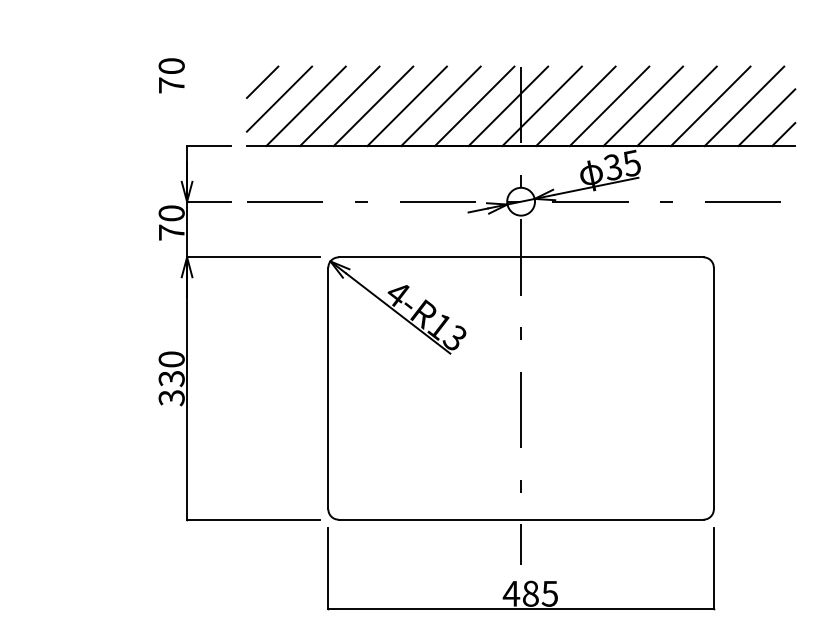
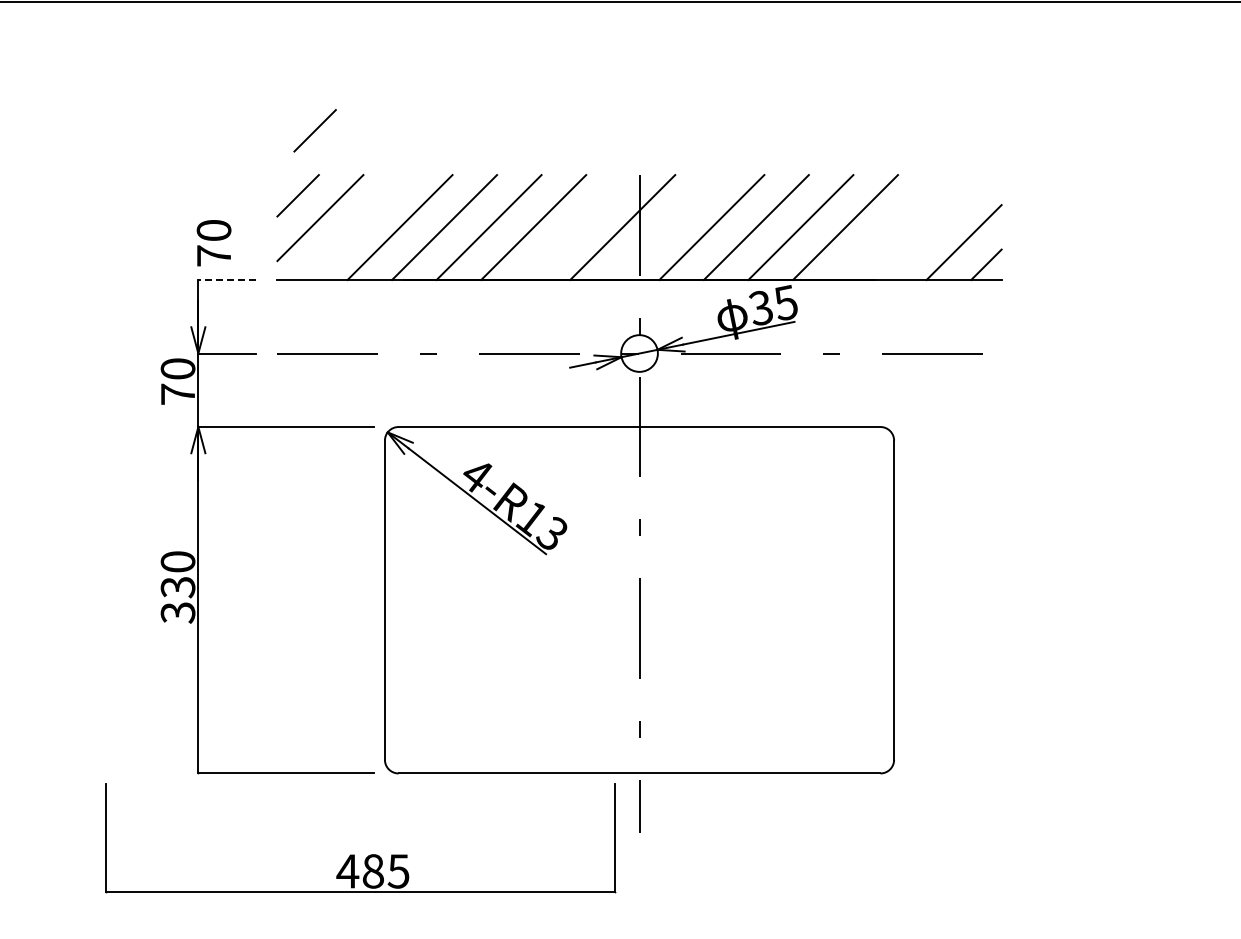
line: (275, 32) -> (314, 130), added
text: (171, 76) -> (213, 243), moved
line: (306, 106) -> (355, 227), removed
line: (474, 106) -> (577, 227), removed
line: (541, 106) -> (666, 227), removed
line: (710, 106) -> (889, 227), removed
line: (744, 106) -> (934, 227), removed
line: (208, 146) -> (226, 280), solid -> dashed
part: (516, 581) -> (354, 854), moved

